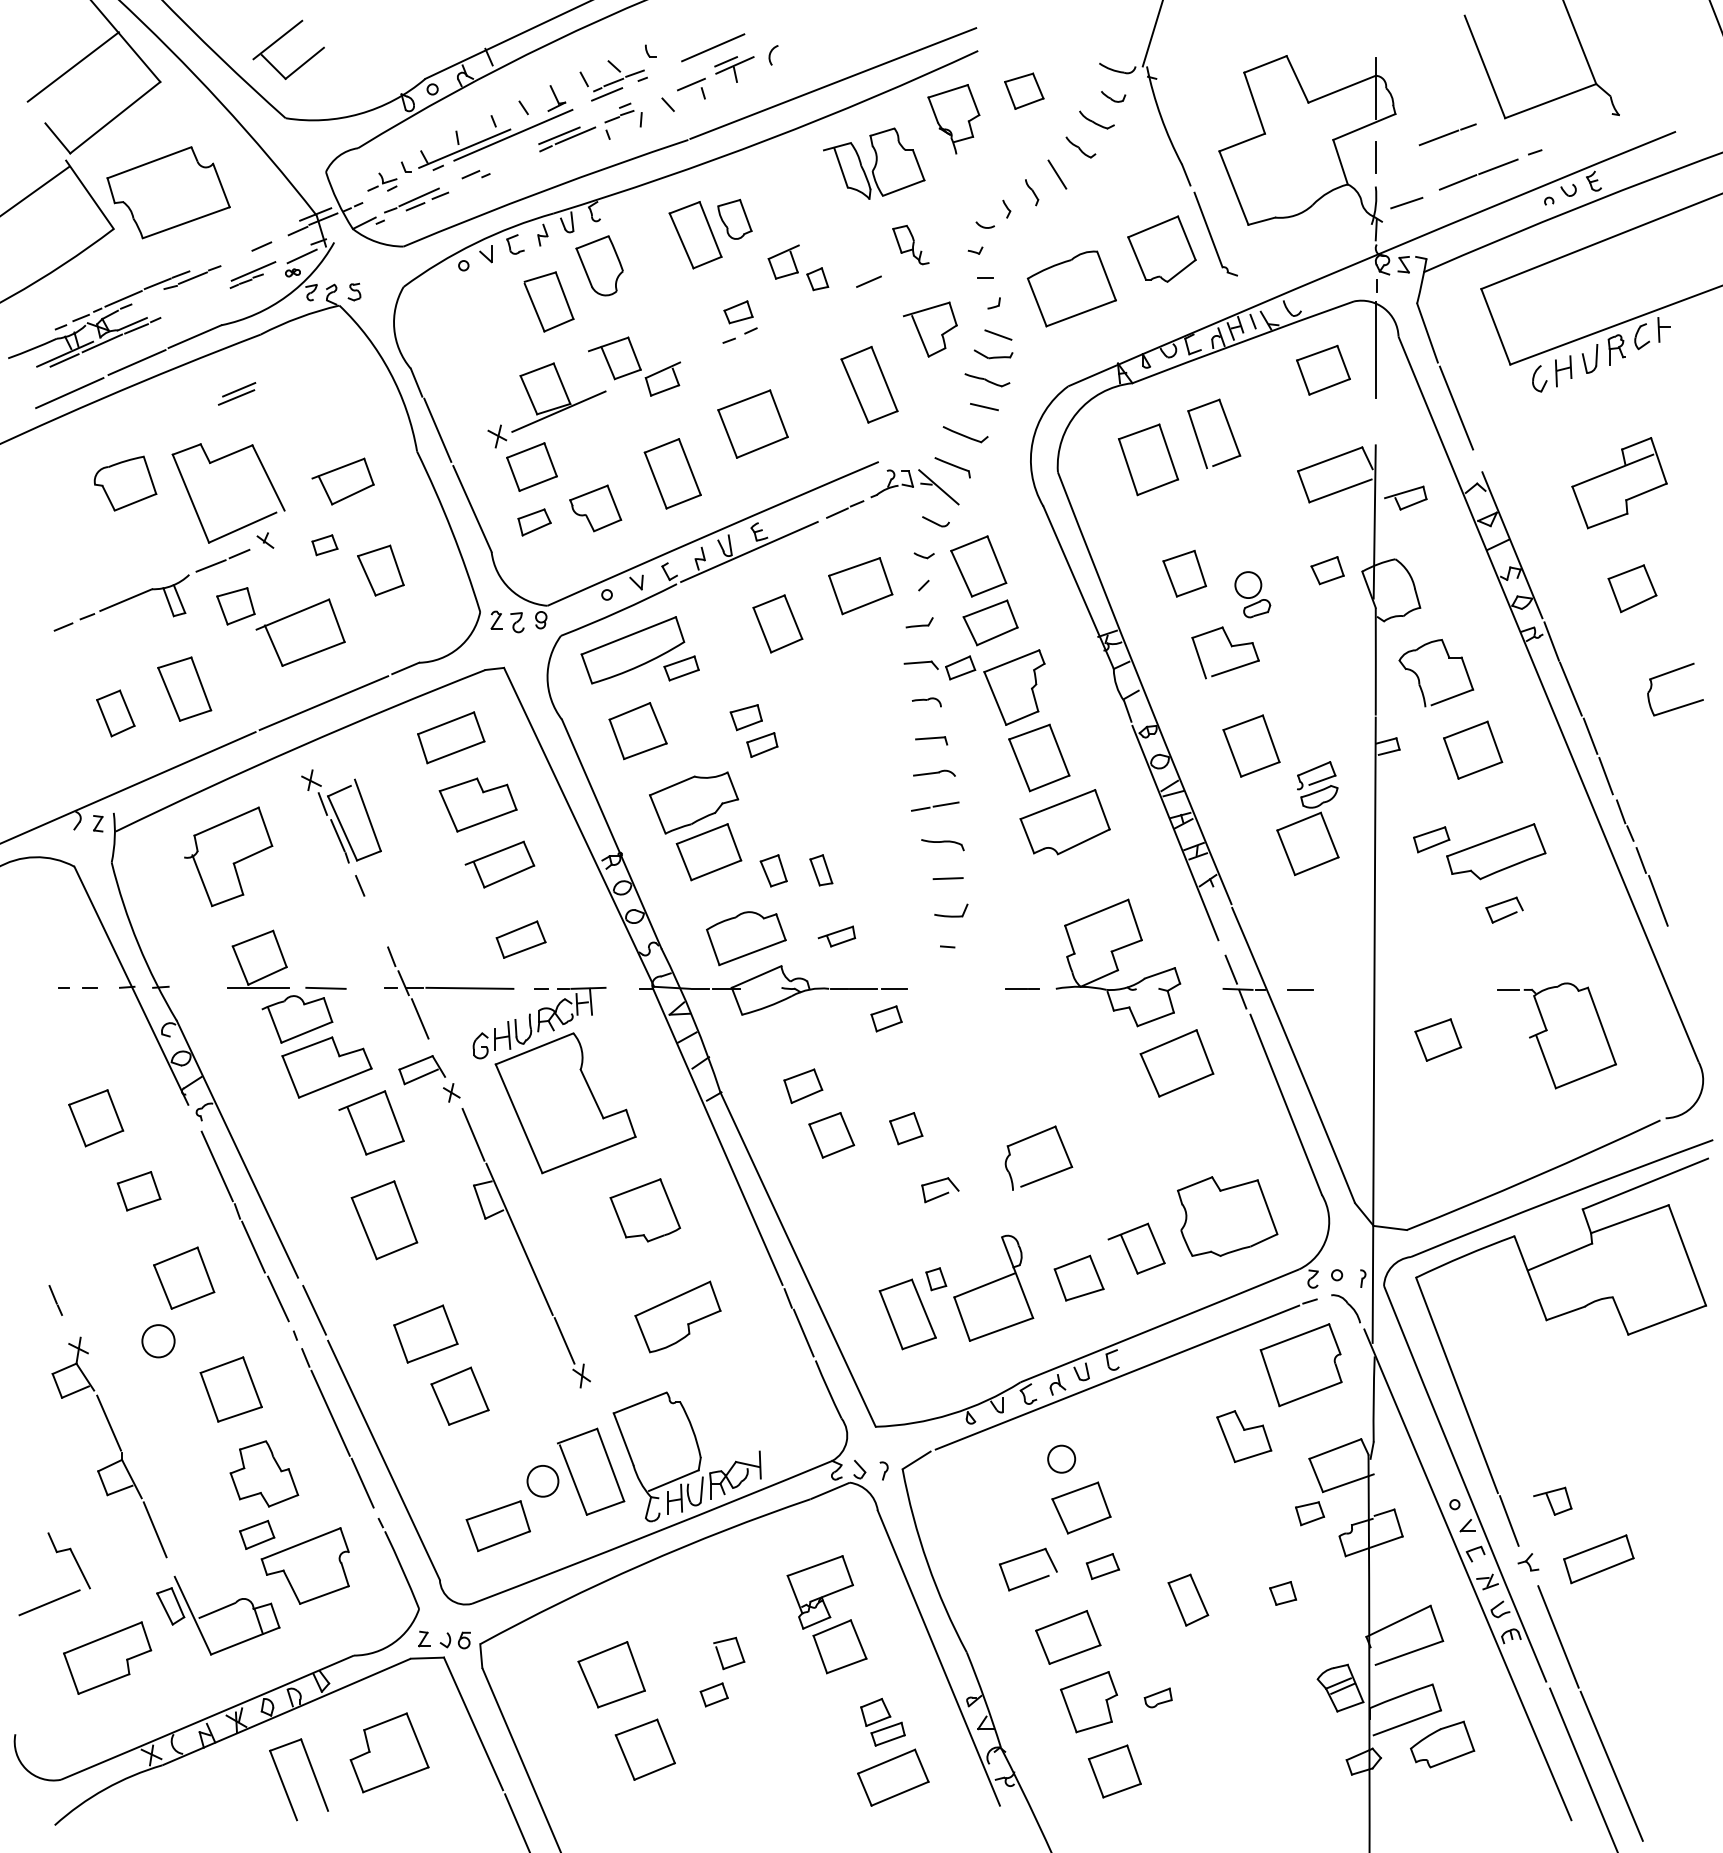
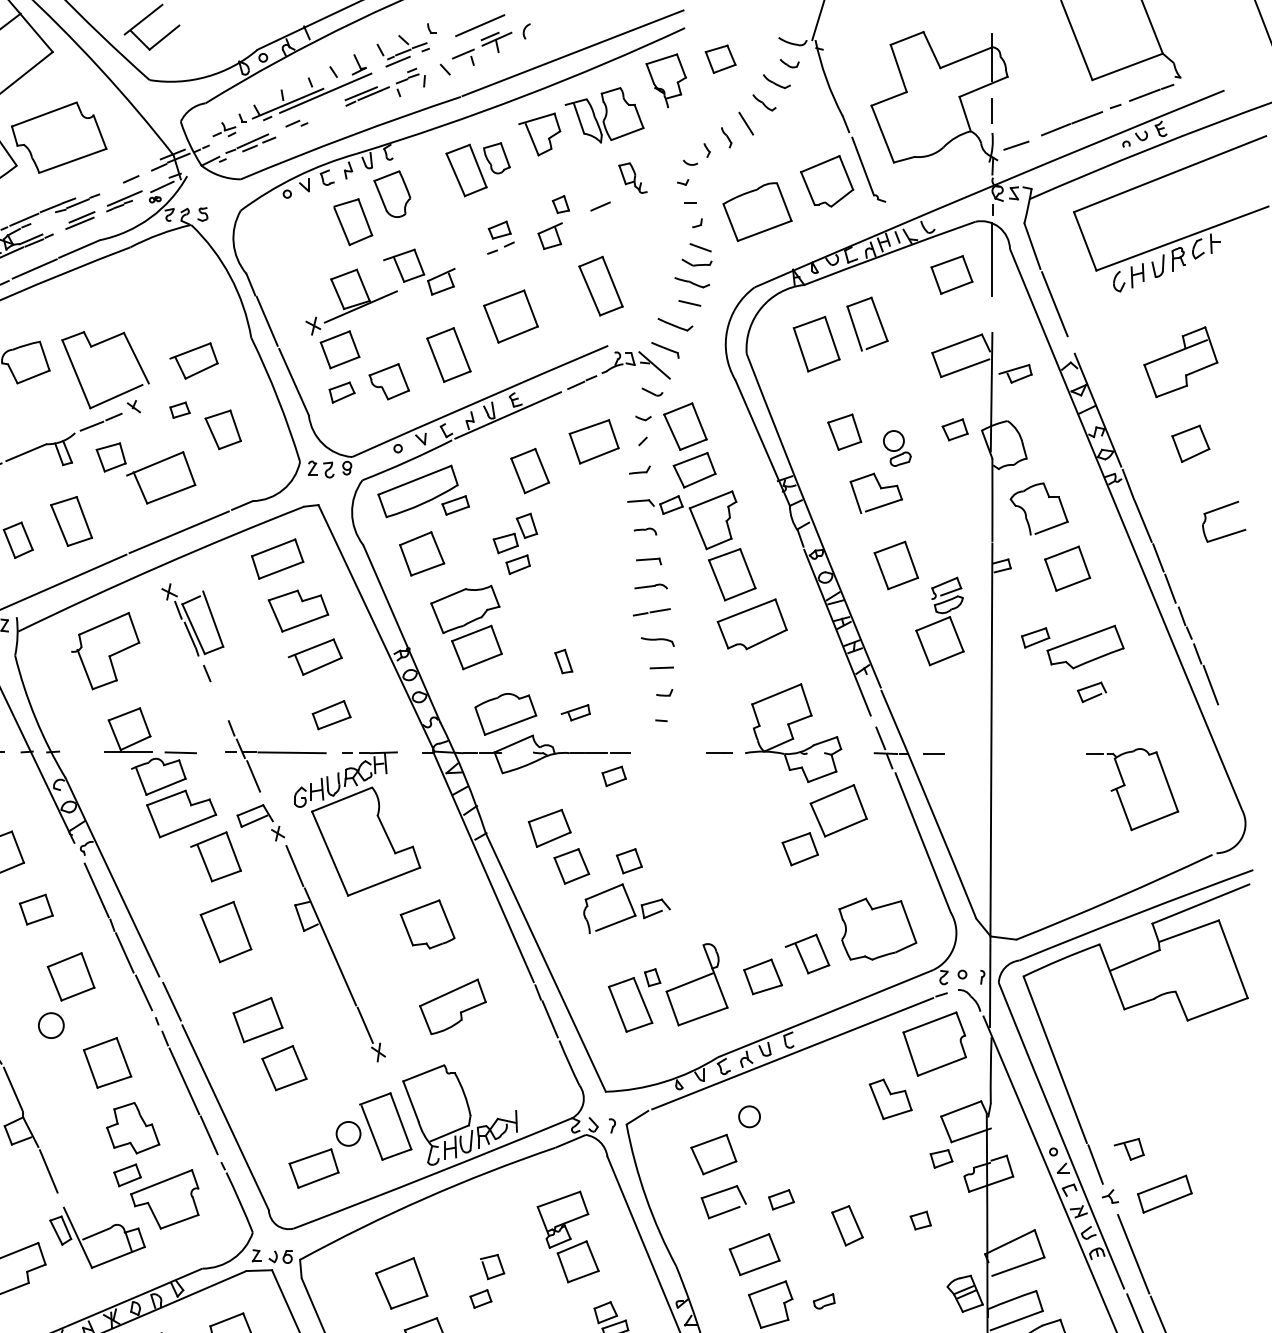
line: (1447, 134) -> (1151, 92), moved
part: (783, 261) -> (549, 235), moved
part: (930, 329) -> (539, 134), moved
part: (237, 393) -> (80, 220), moved
part: (773, 870) -> (526, 525), moved
part: (951, 910) -> (664, 692), size x0.62
part: (1438, 1039) -> (800, 848), moved
part: (803, 1086) -> (549, 828), size x1.43
part: (1044, 1176) -> (614, 922), moved
part: (1081, 1507) -> (713, 1154), moved

